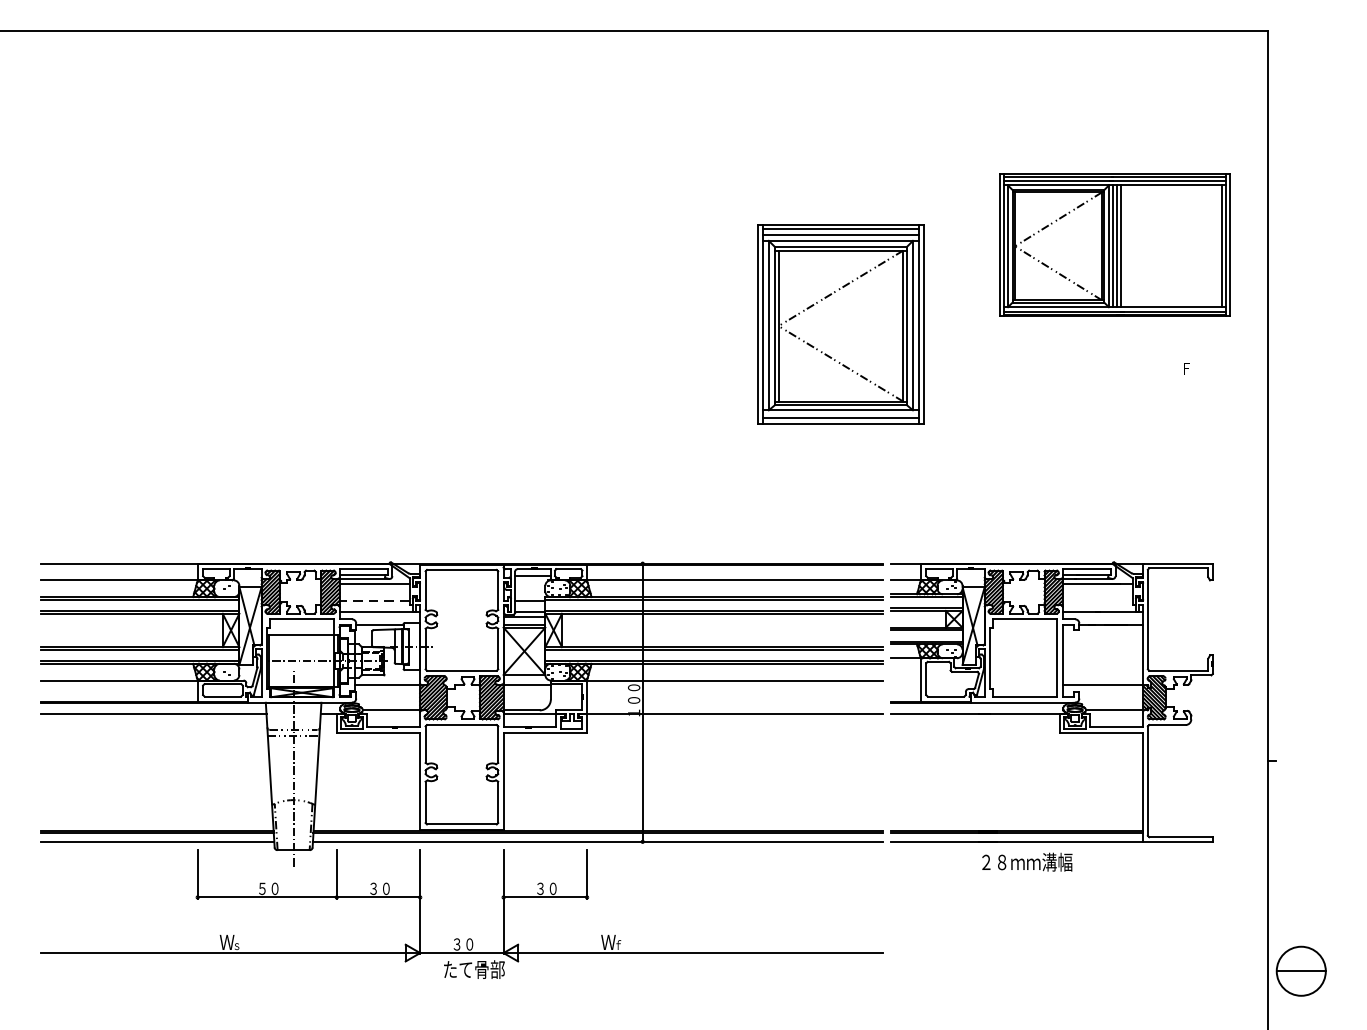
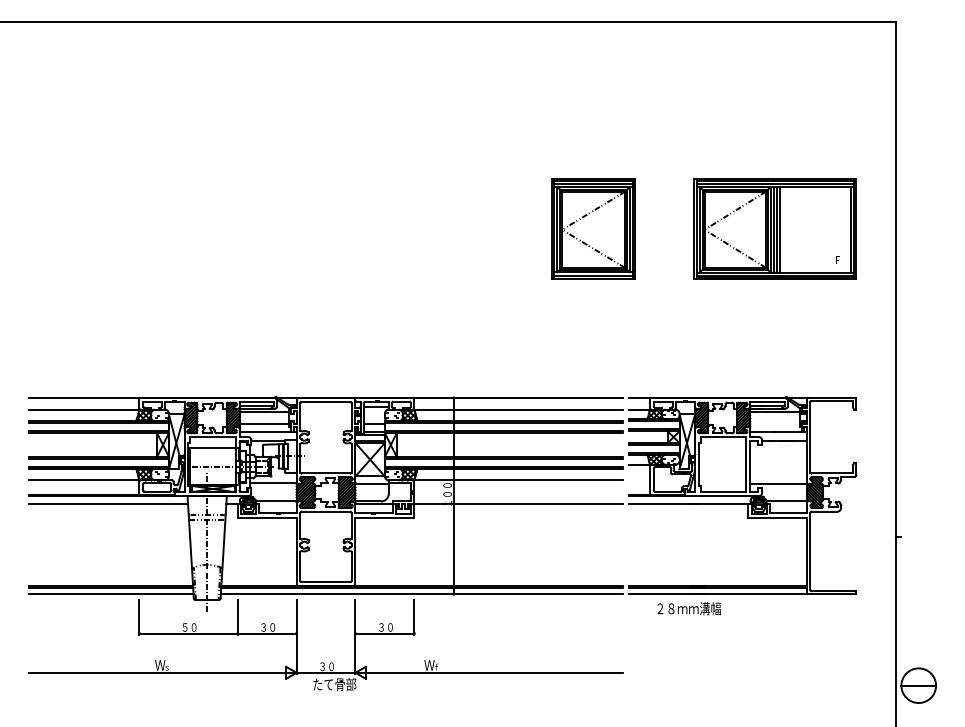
part: (1114, 244) -> (774, 228), moved
part: (840, 323) -> (593, 228), size x0.71
line: (374, 601) -> (264, 424), dashed -> solid
text: (1027, 861) -> (689, 608), moved

